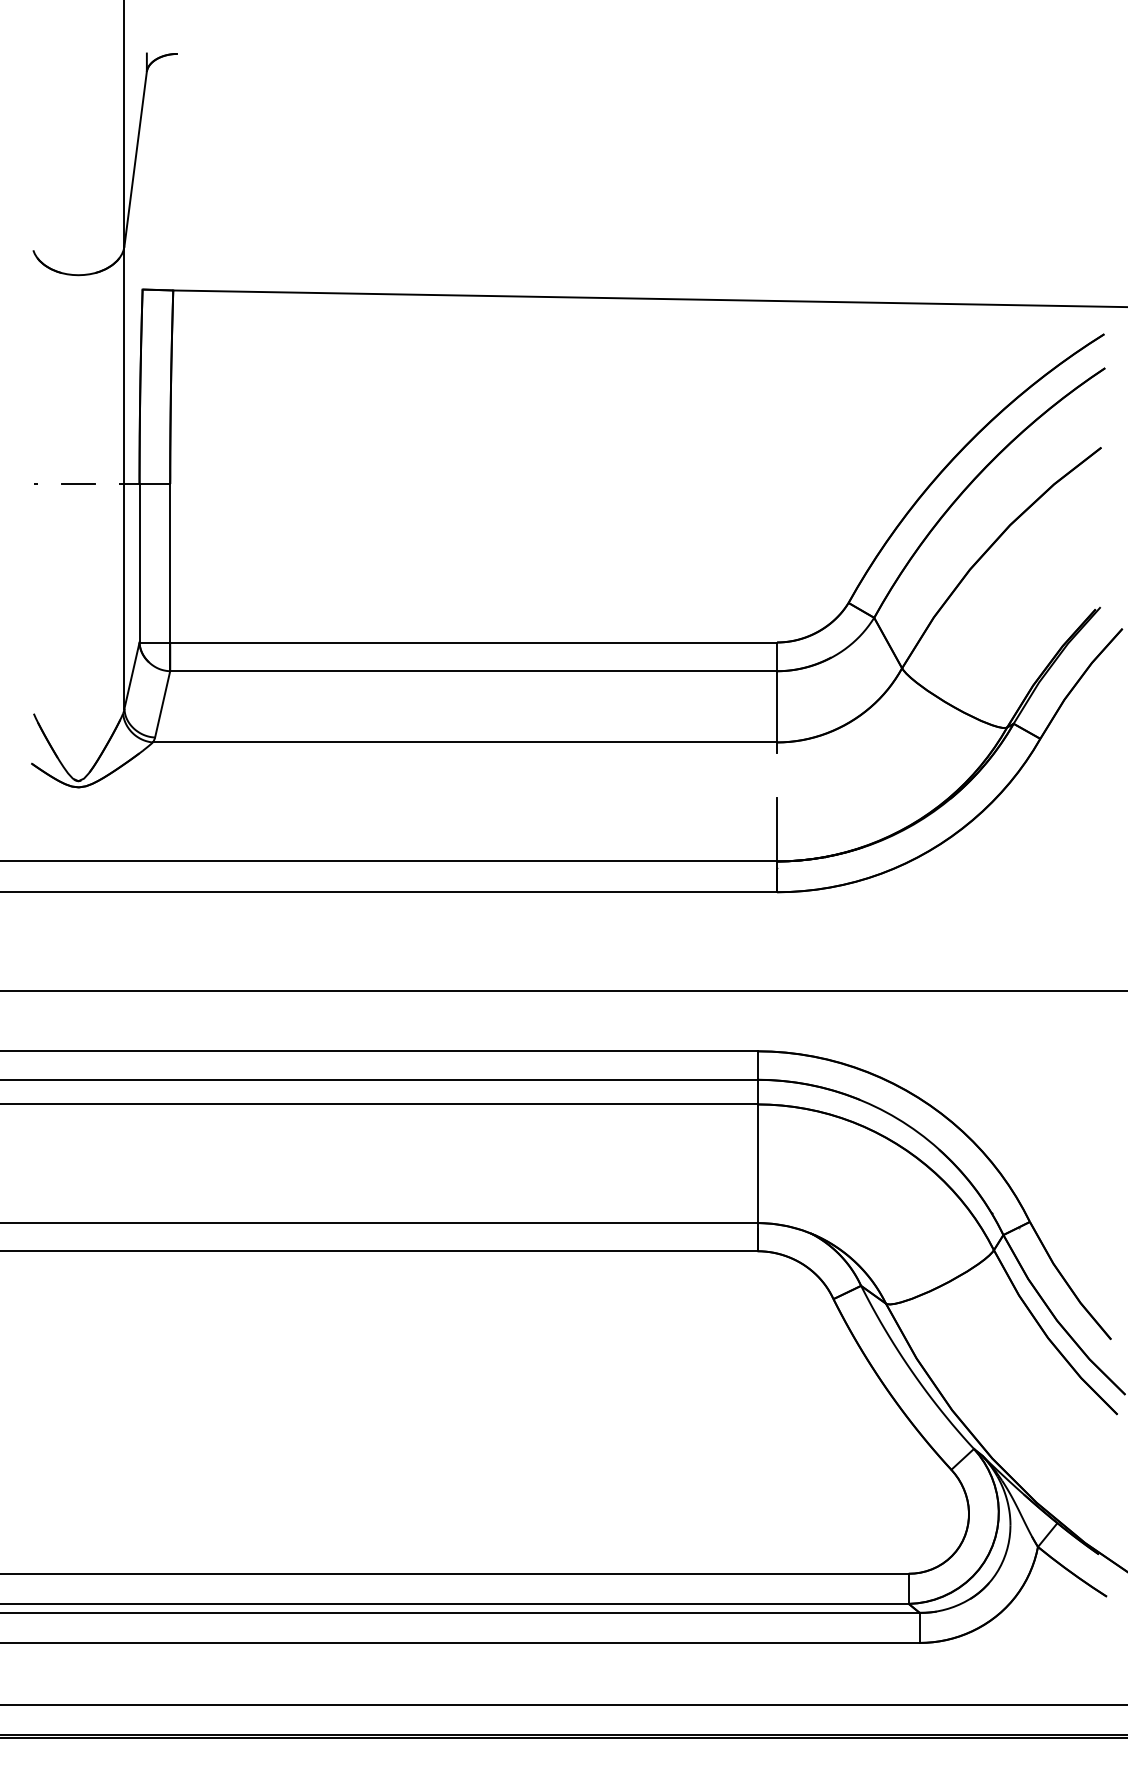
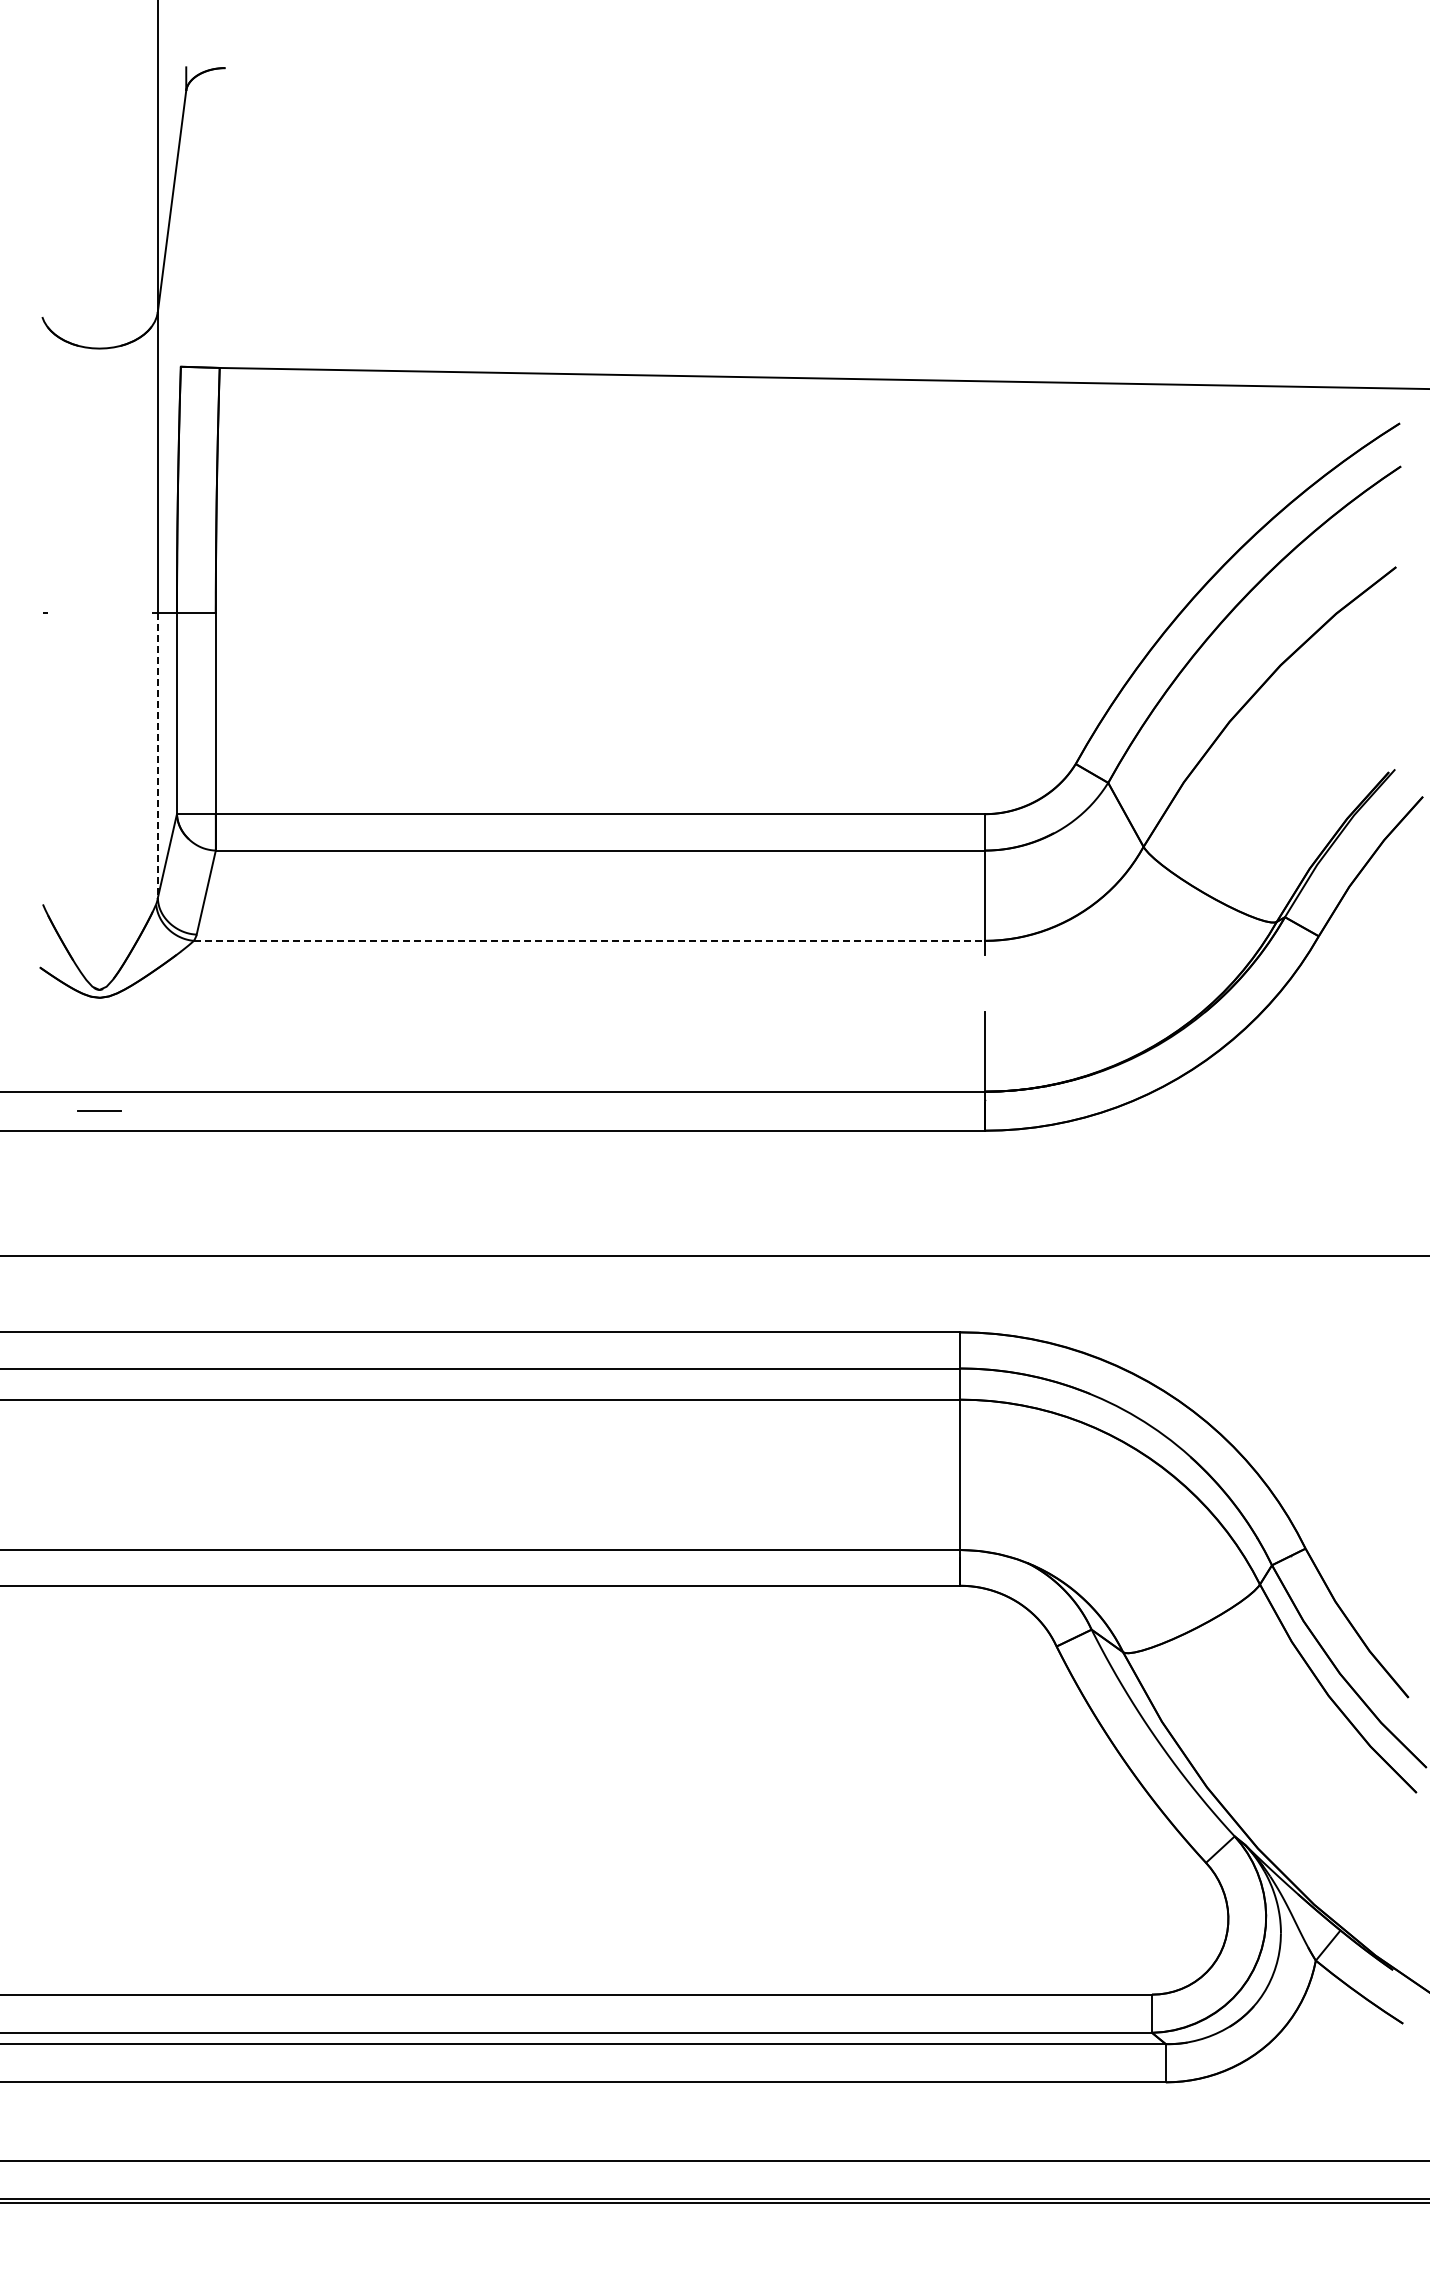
line: (78, 483) -> (99, 1110), moved
line: (124, 597) -> (157, 756), solid -> dashed
line: (464, 742) -> (589, 940), solid -> dashed

